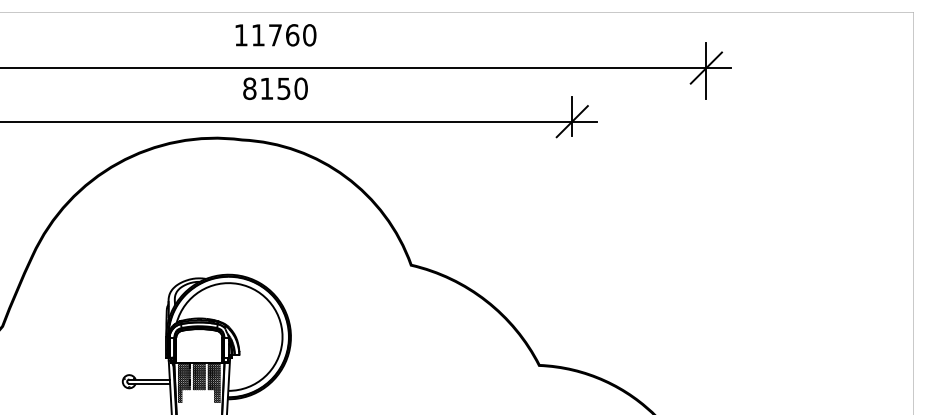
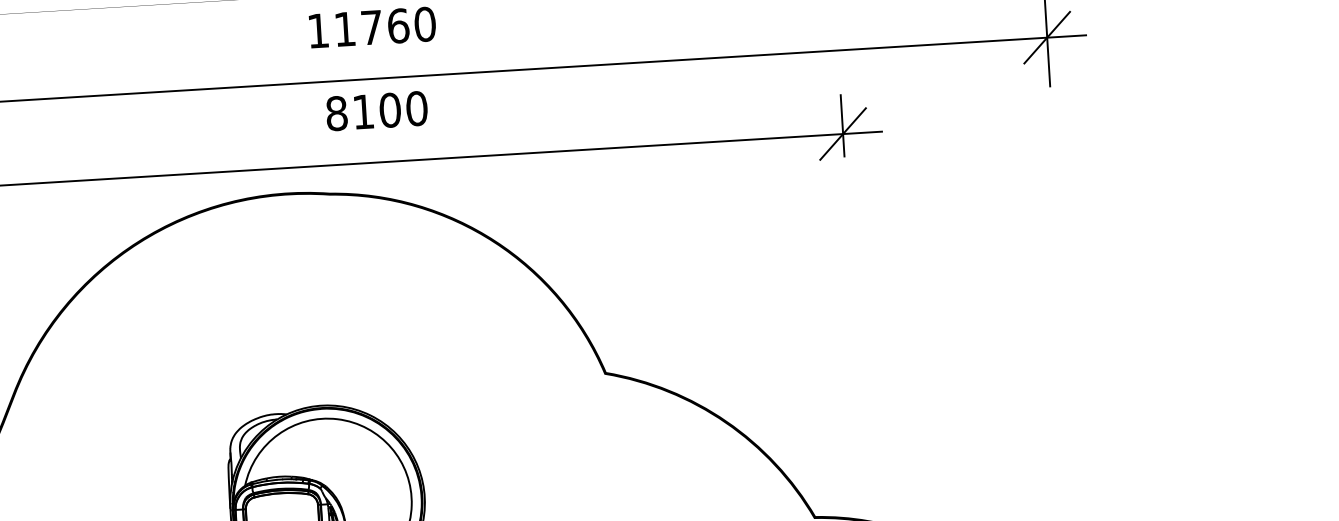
text: (283, 88) -> (389, 109), 8150 -> 8100

